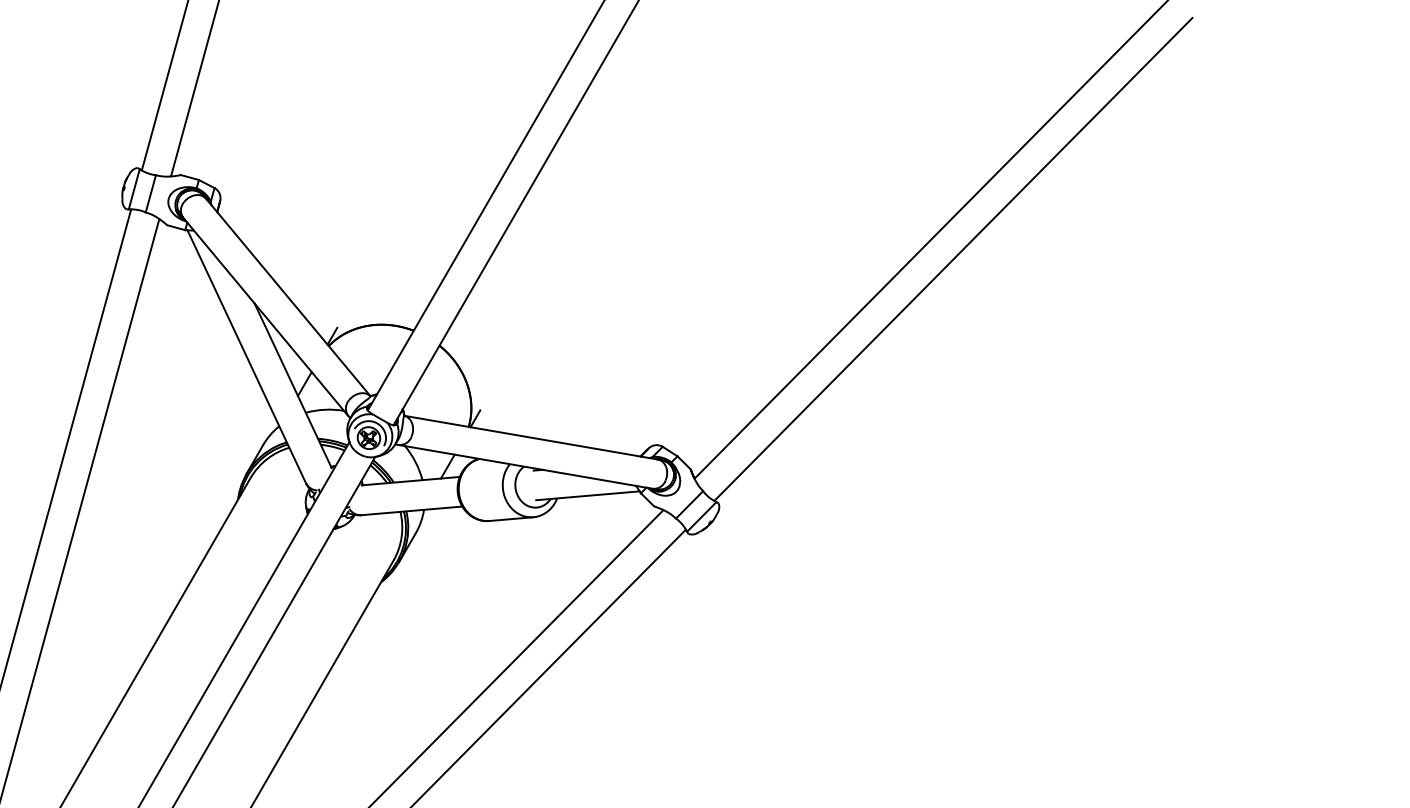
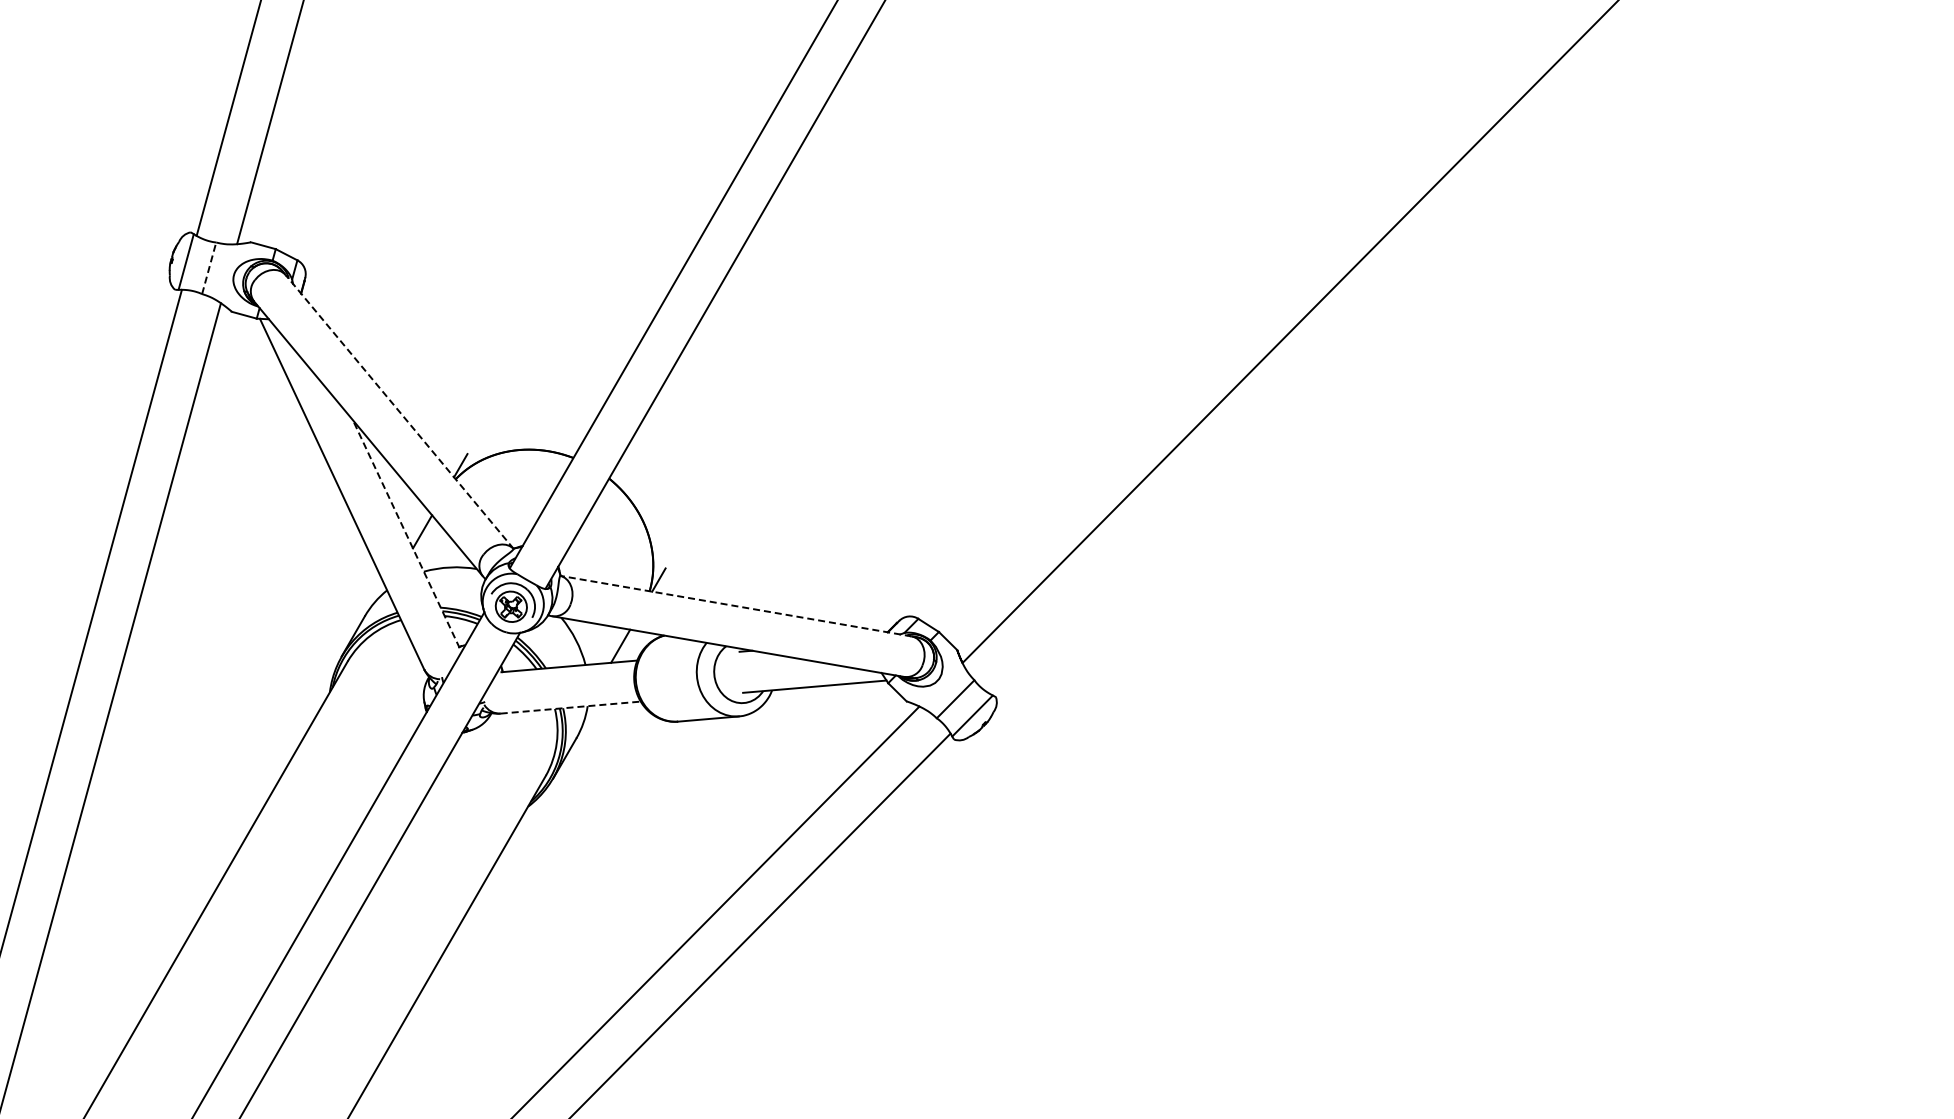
line: (151, 193) -> (209, 268), solid -> dashed
line: (952, 258) -> (1320, 358), removed
line: (288, 297) -> (399, 411), solid -> dashed
line: (293, 385) -> (406, 534), solid -> dashed
line: (530, 437) -> (735, 606), solid -> dashed
line: (412, 510) -> (571, 707), solid -> dashed

